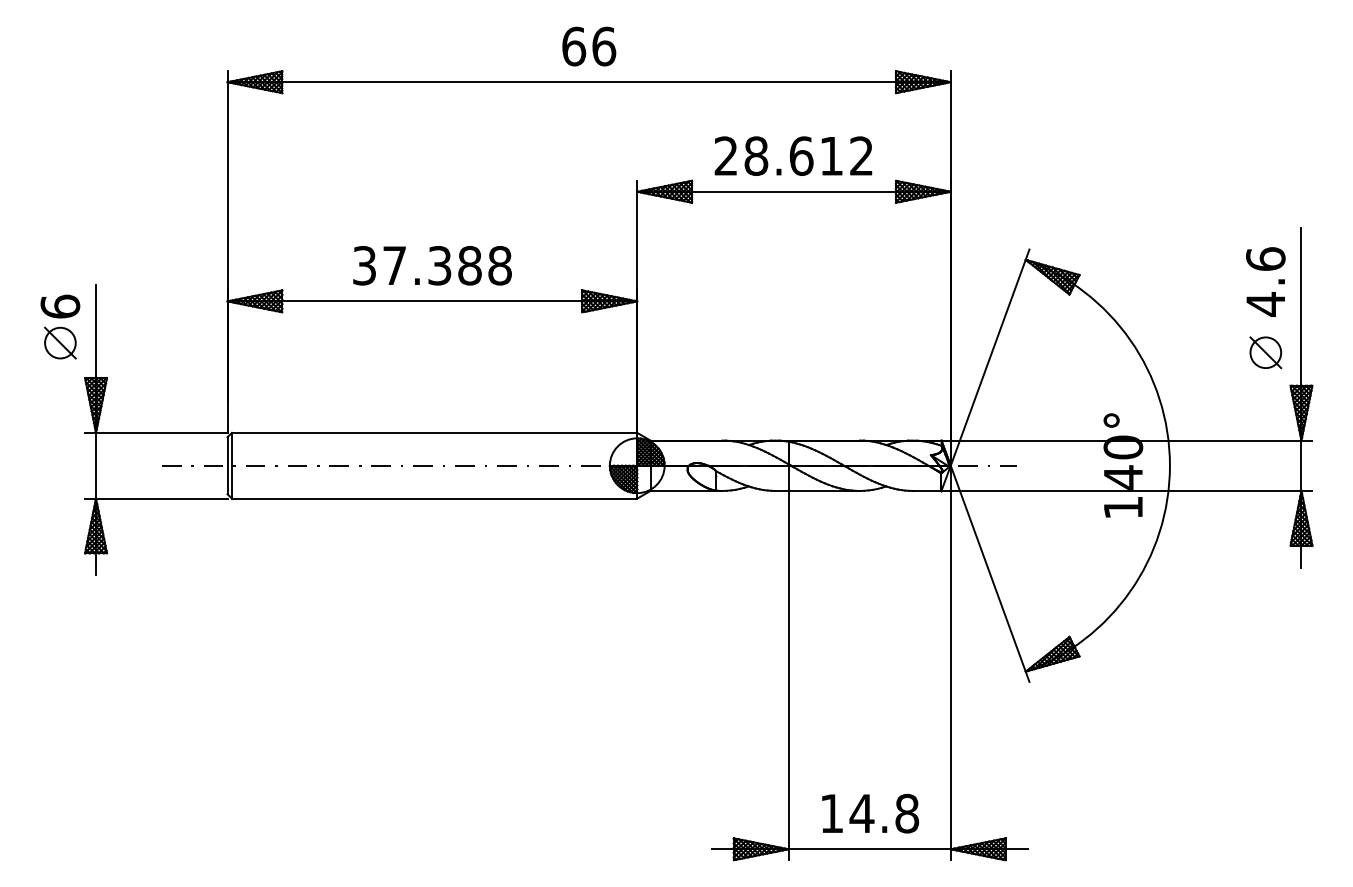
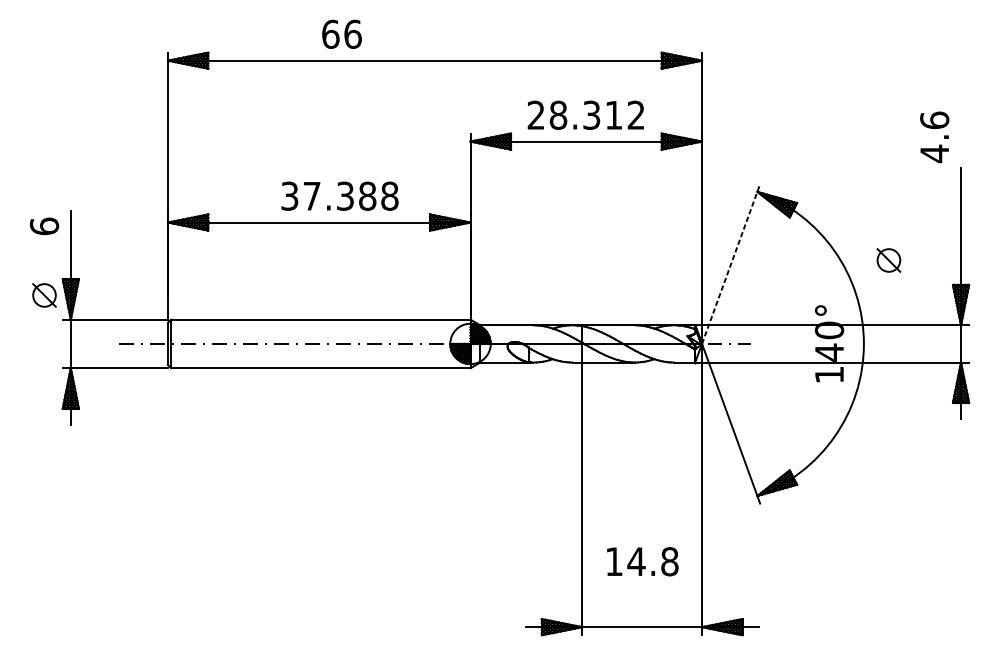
text: (589, 46) -> (342, 34), moved
text: (801, 155) -> (591, 114), 28.612 -> 28.312
text: (432, 265) -> (339, 196), moved
text: (1265, 281) -> (934, 136), moved
part: (60, 342) -> (44, 295), moved
part: (1265, 352) -> (888, 260), moved
line: (990, 357) -> (731, 263), solid -> dashed
text: (870, 813) -> (642, 561), moved

